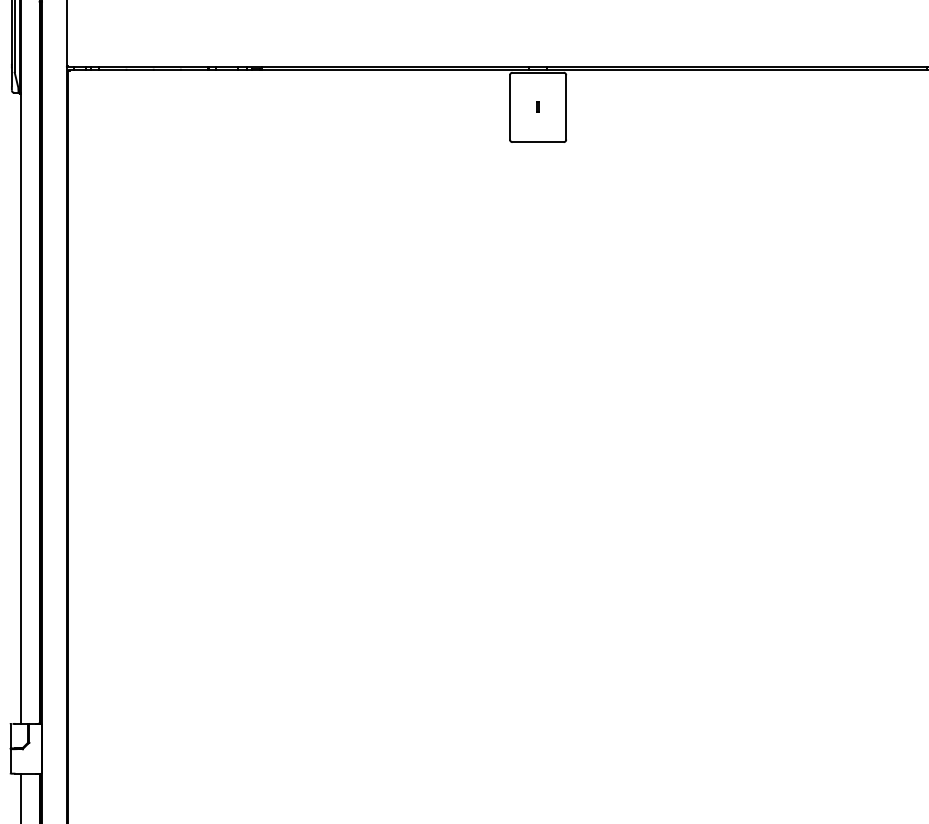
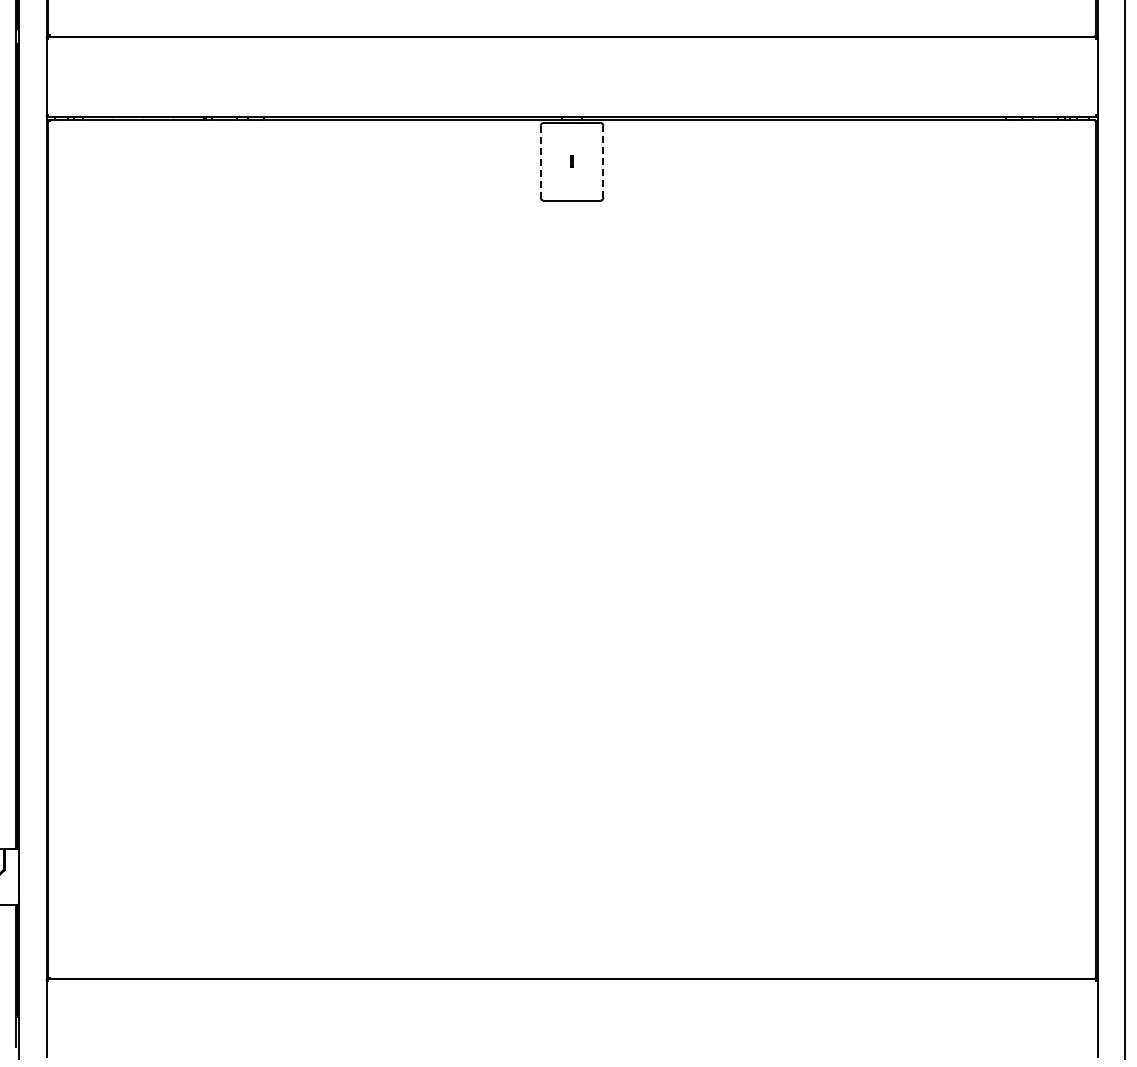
line: (509, 107) -> (540, 161), solid -> dashed
line: (566, 107) -> (603, 161), solid -> dashed

